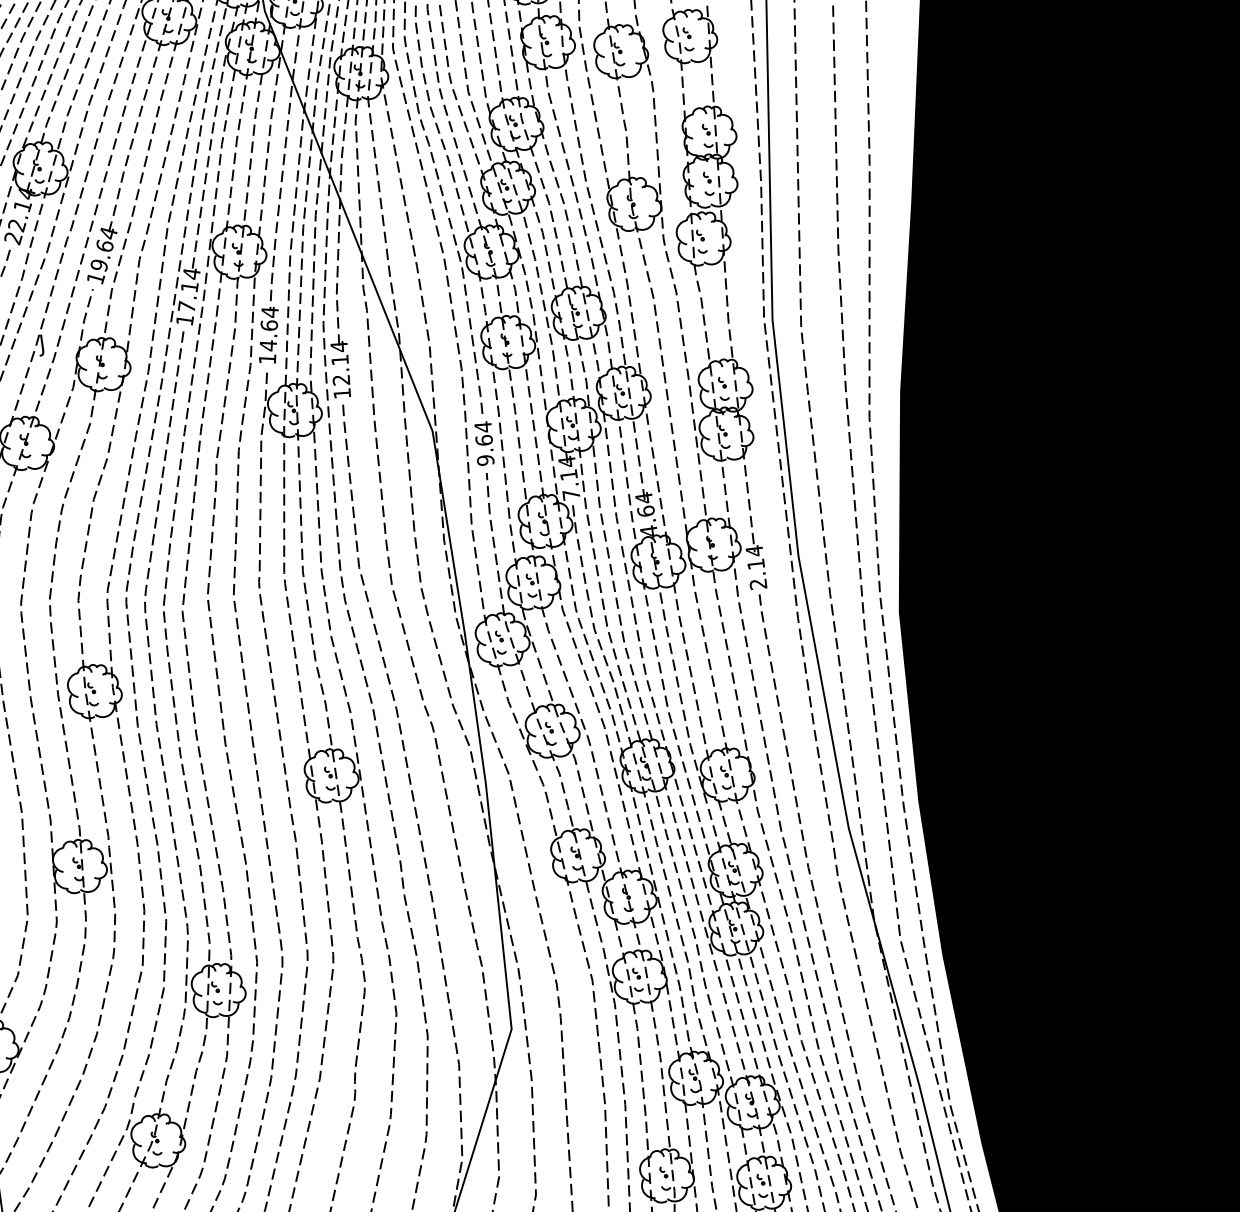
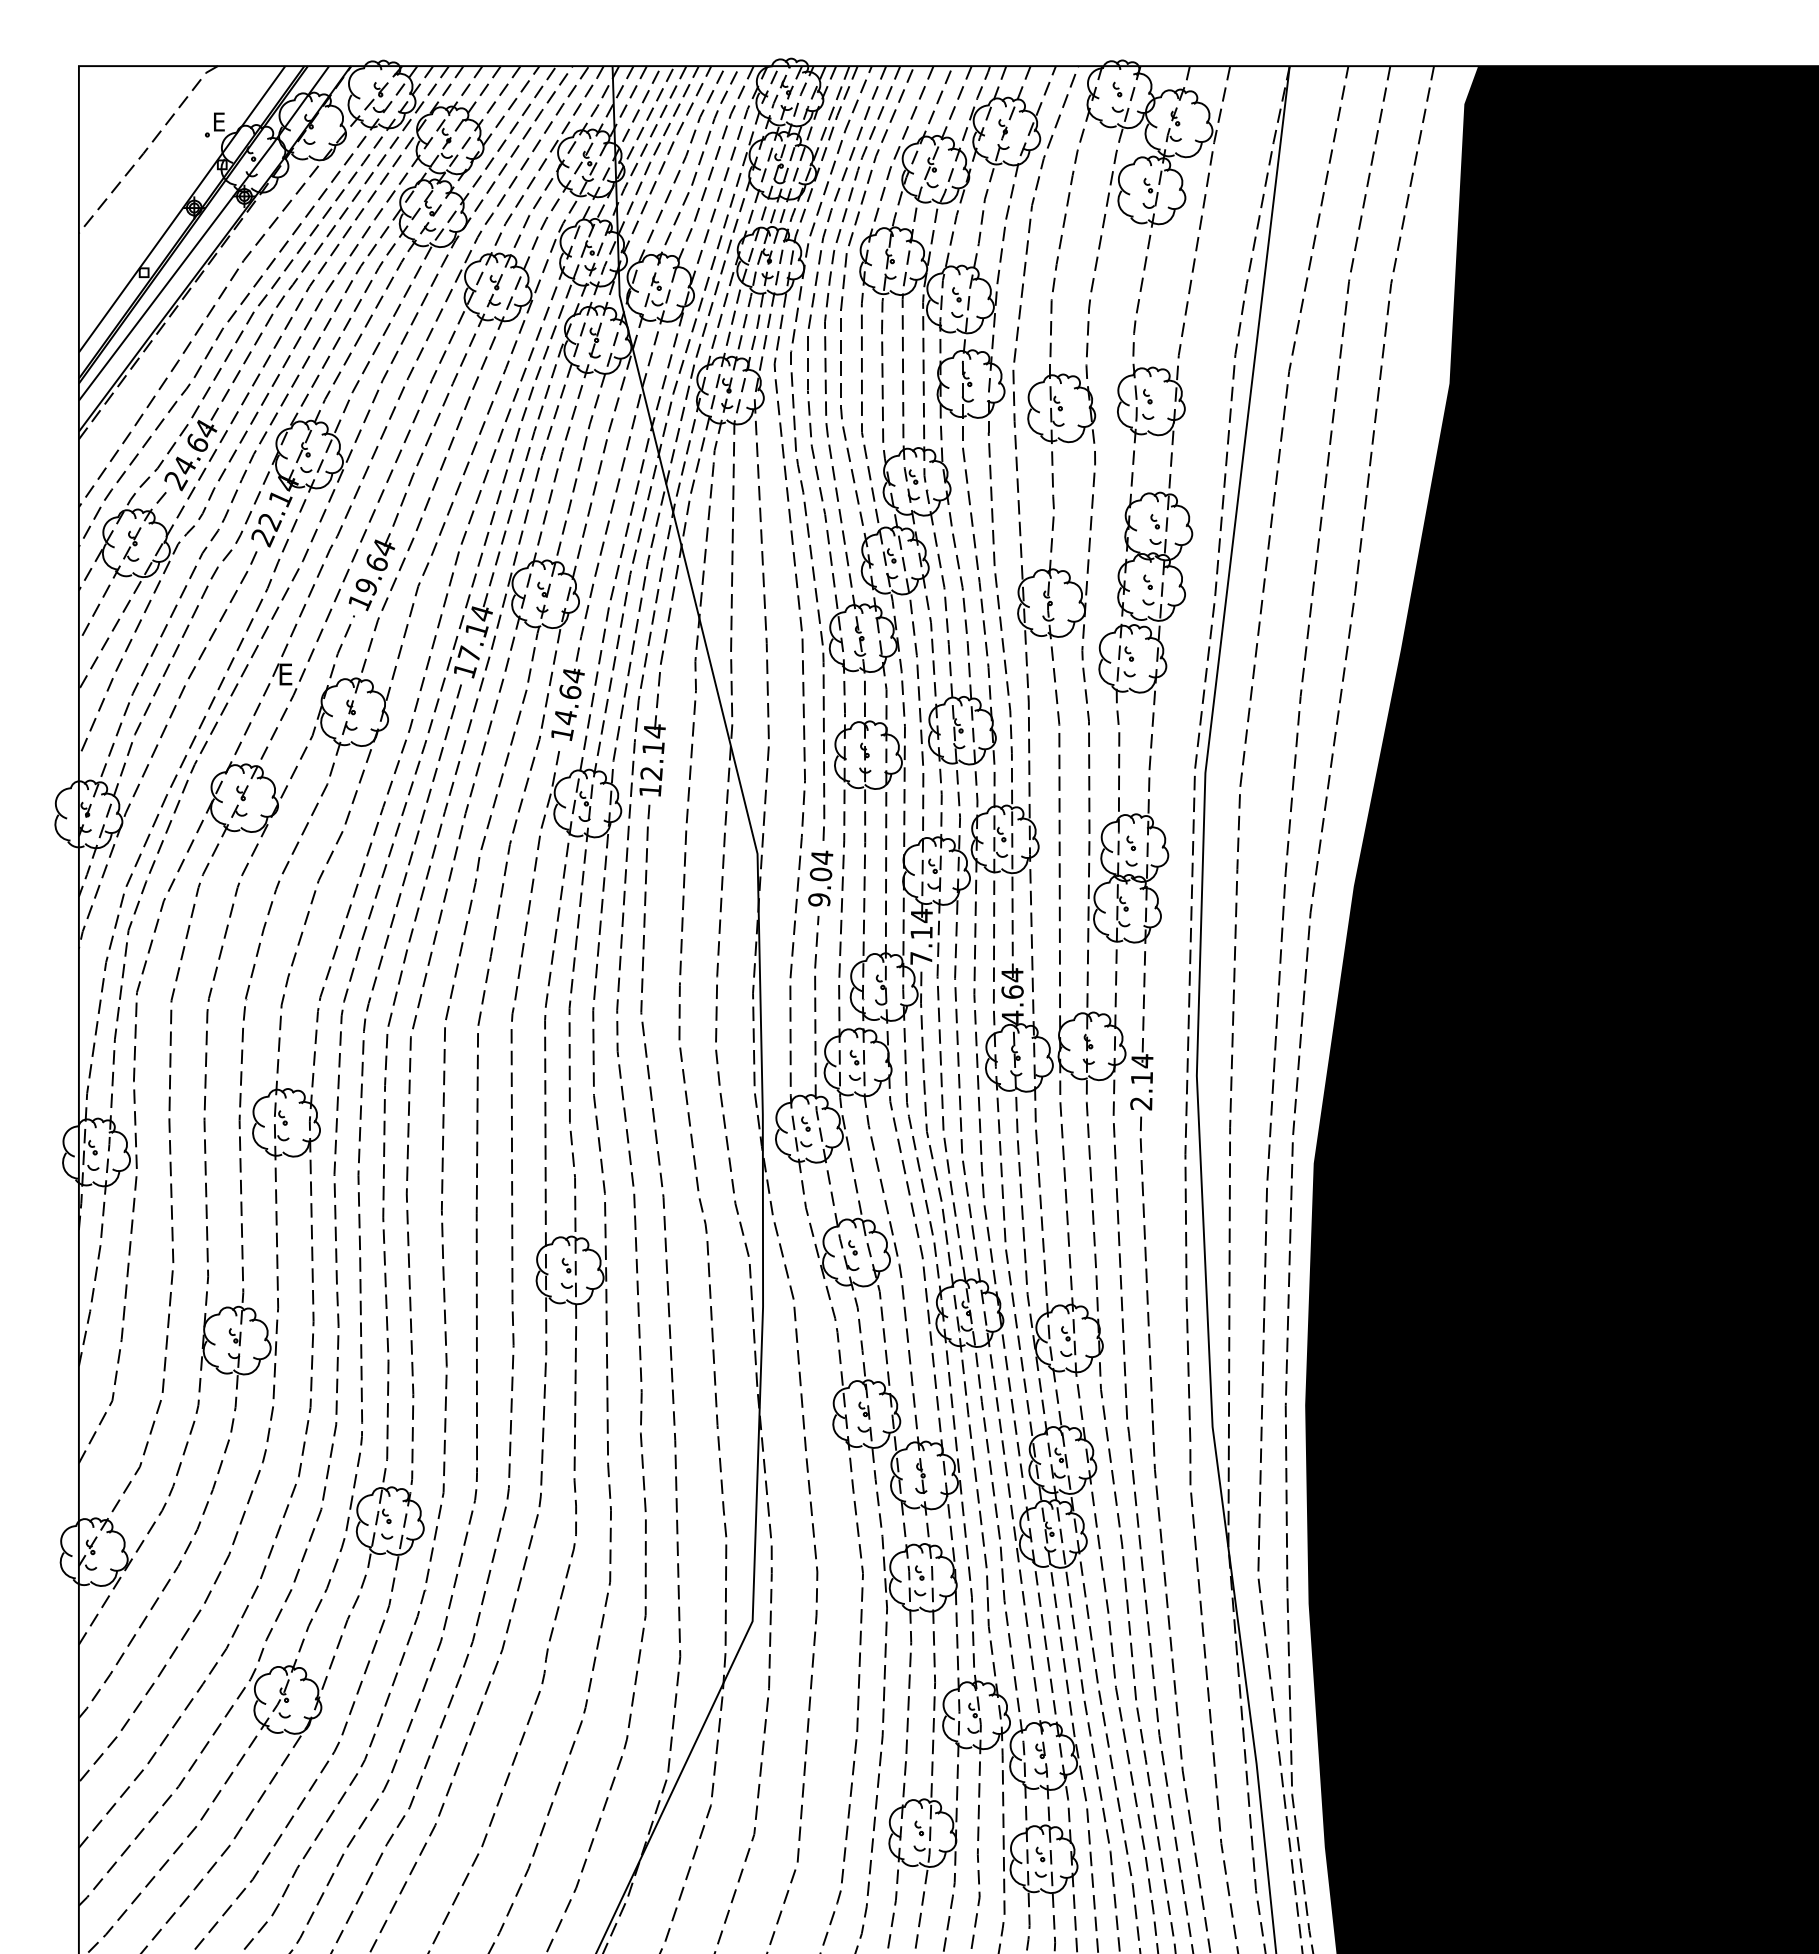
text: (44, 345) -> (283, 677), J -> E
text: (483, 440) -> (820, 874), 9.64 -> 9.04

